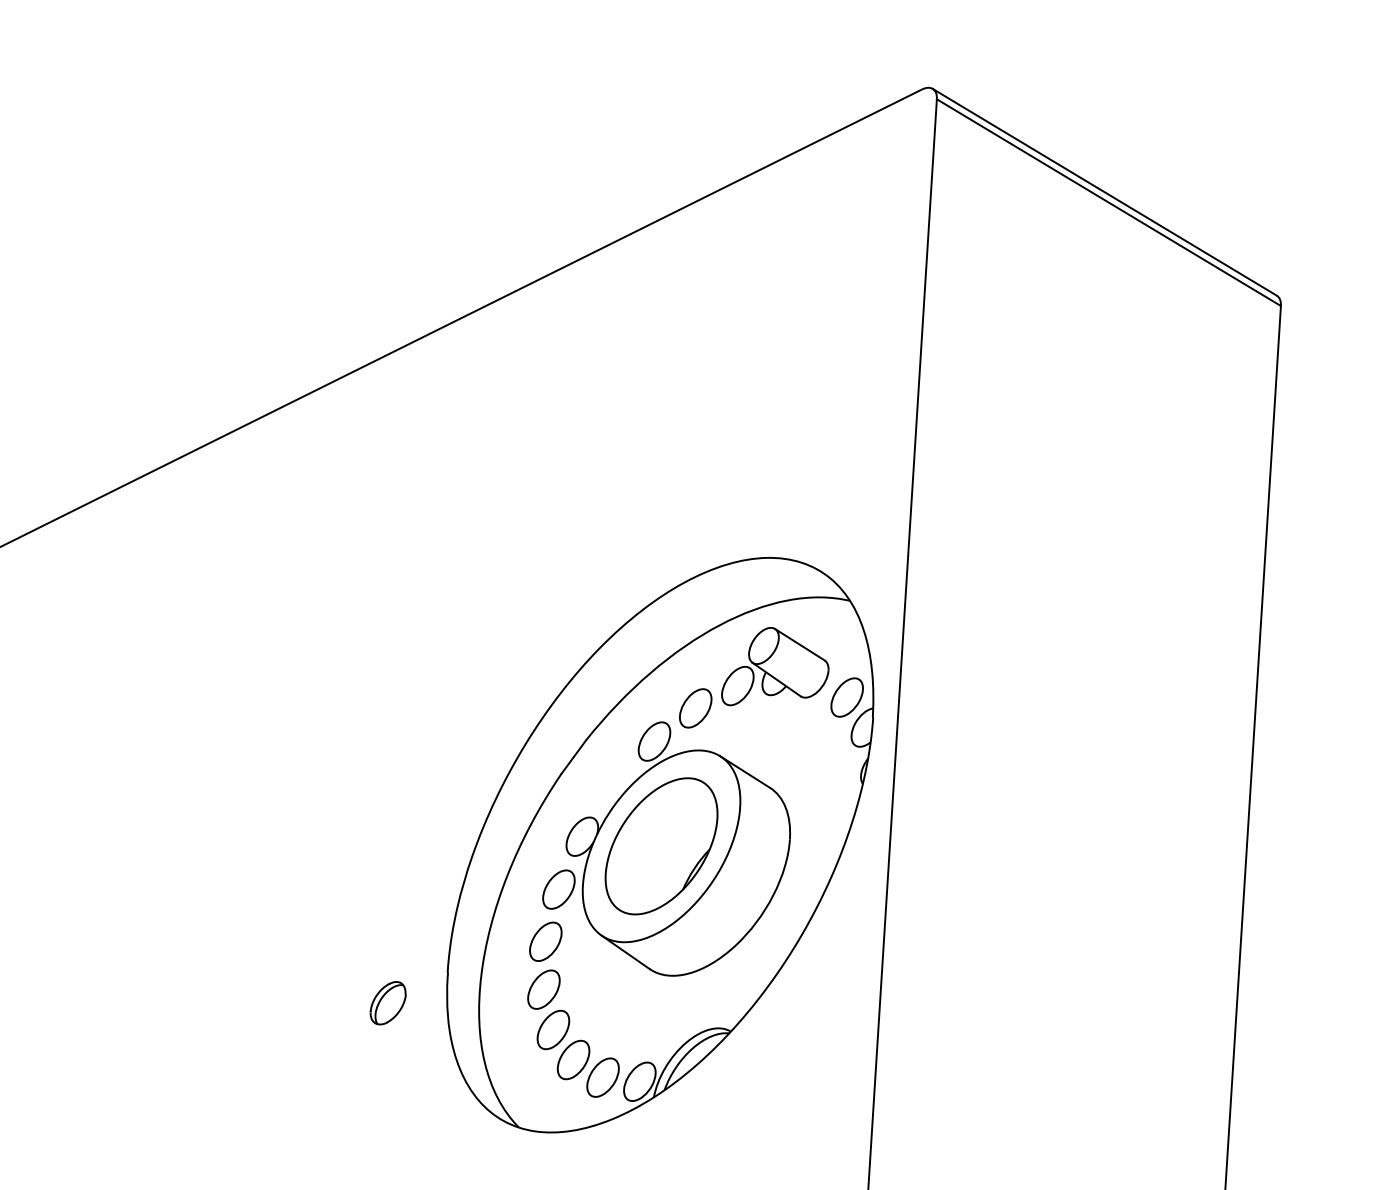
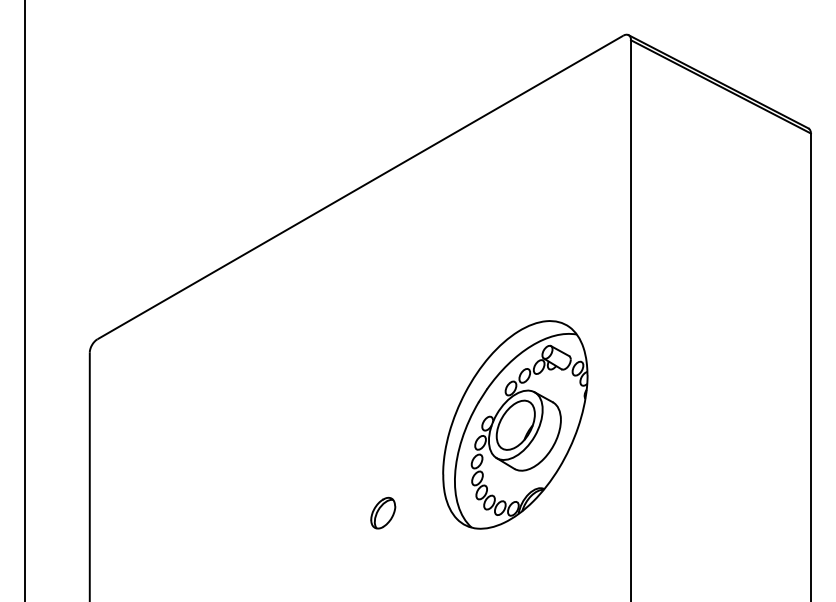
part: (660, 844) -> (515, 424), size x0.7
part: (386, 1001) -> (382, 512), size x1.4

